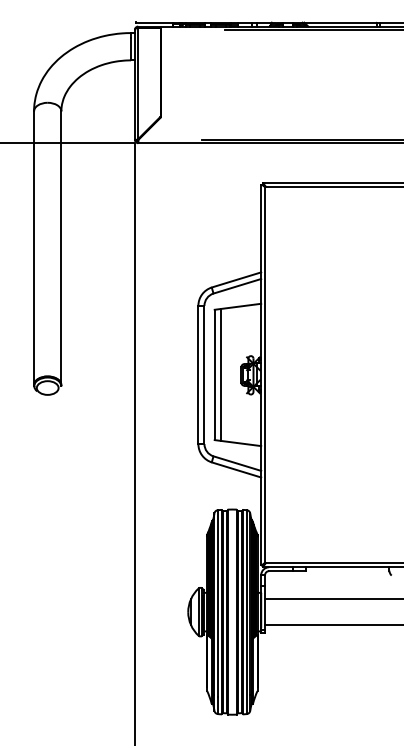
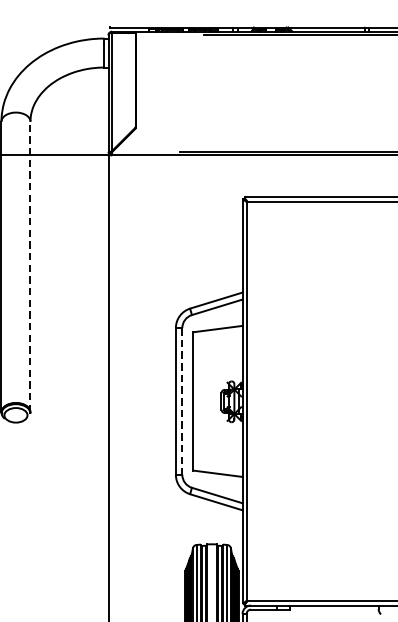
line: (61, 248) -> (30, 267), solid -> dashed
line: (221, 374) -> (200, 400), removed
line: (204, 375) -> (182, 402), solid -> dashed

